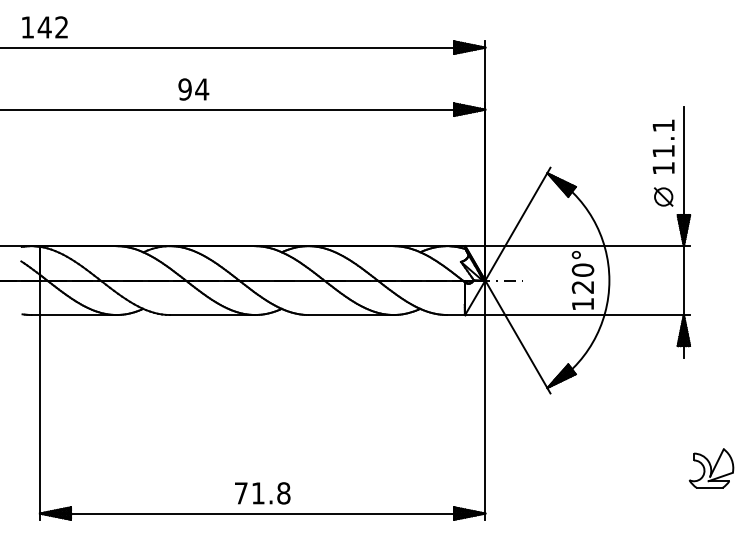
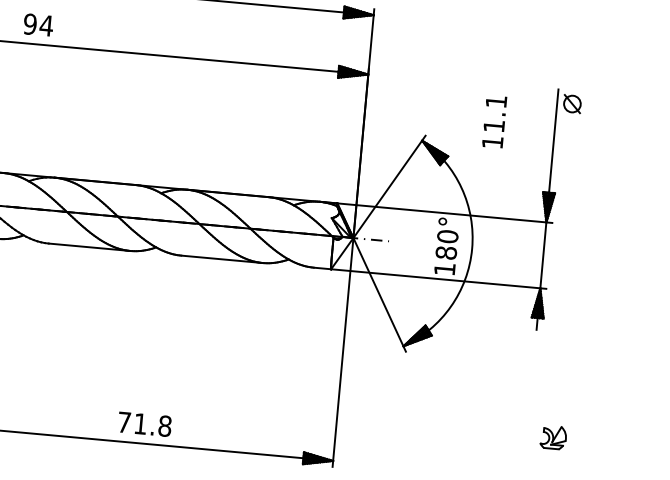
text: (193, 89) -> (38, 25), moved
text: (663, 146) -> (494, 121), moved
part: (663, 196) -> (572, 103), moved
text: (582, 286) -> (445, 252), 120° -> 180°
part: (711, 468) -> (553, 437), size x0.6
text: (262, 493) -> (144, 424), moved

